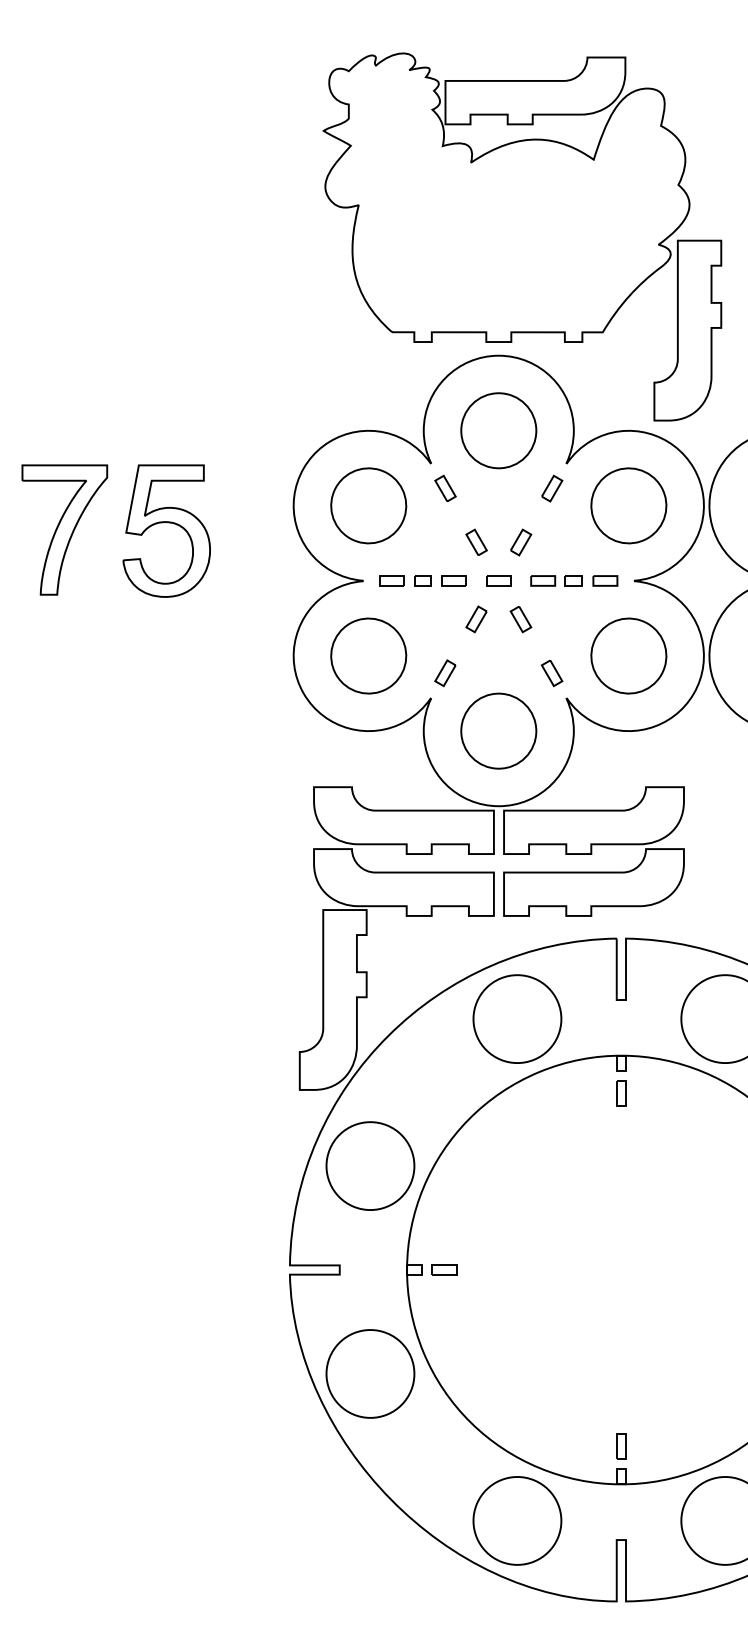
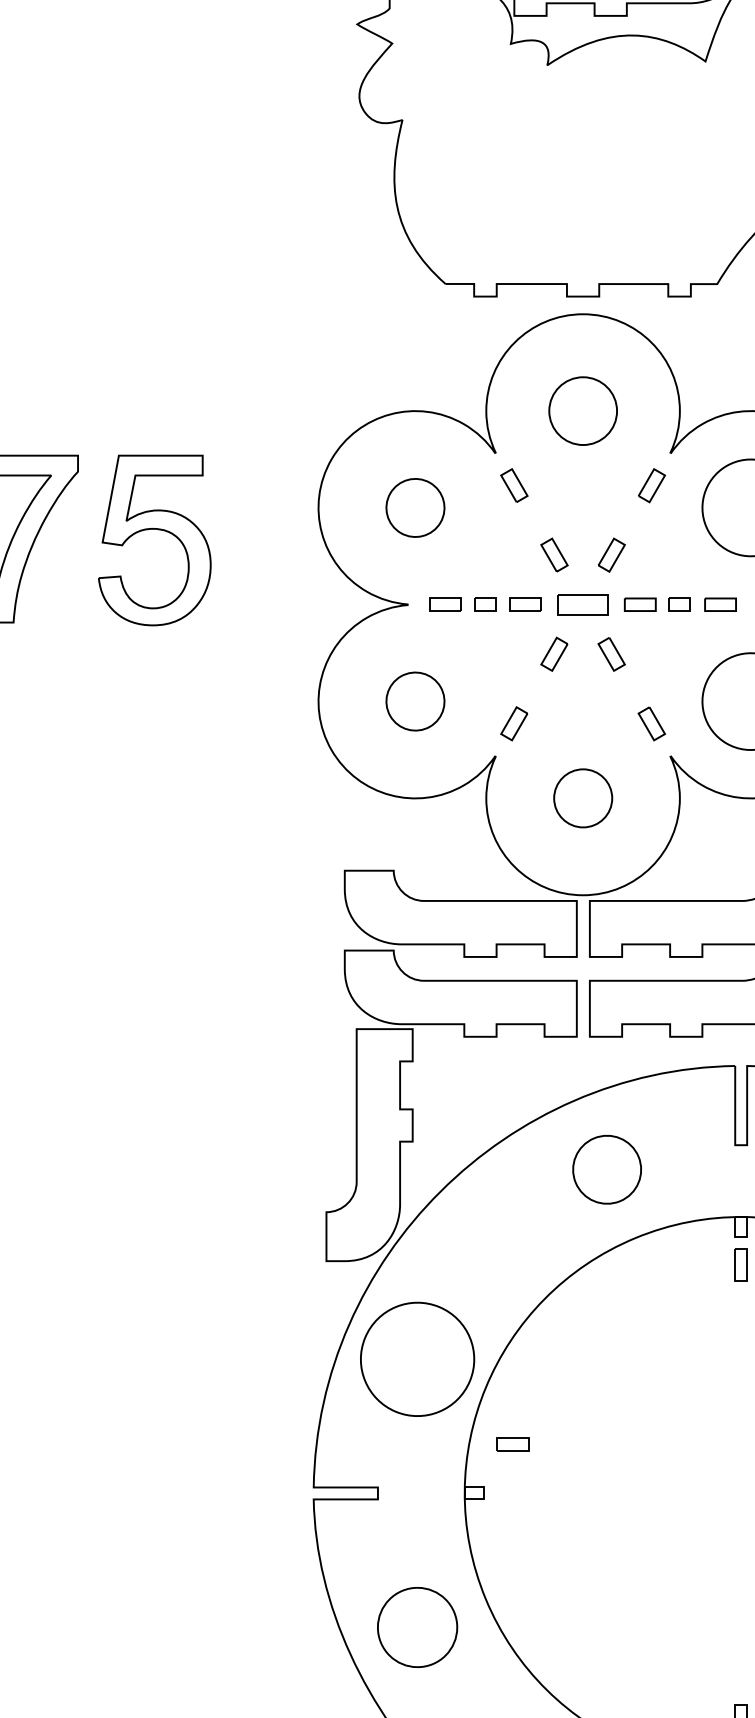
part: (498, 430) -> (582, 410), size x0.7
part: (368, 505) -> (415, 507), size x0.6
part: (498, 580) -> (582, 604), size x1.6
part: (368, 655) -> (415, 700), size x0.6
part: (498, 730) -> (582, 797), size x0.6
part: (517, 1018) -> (607, 1169), size x0.6
part: (444, 1269) -> (513, 1443), moved
part: (370, 1373) -> (417, 1626), size x0.7

